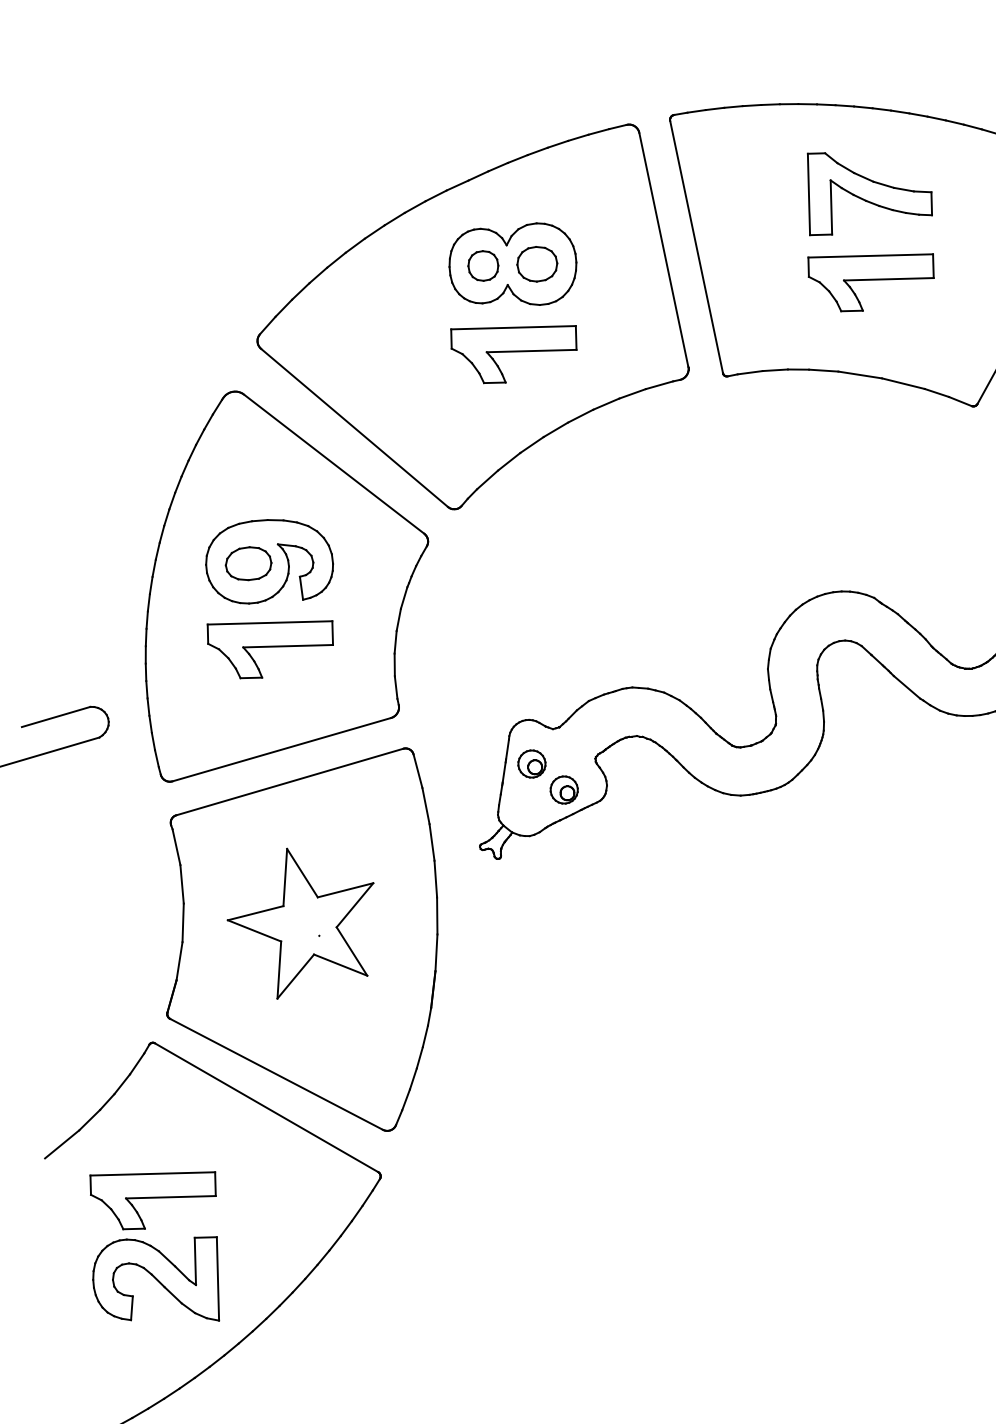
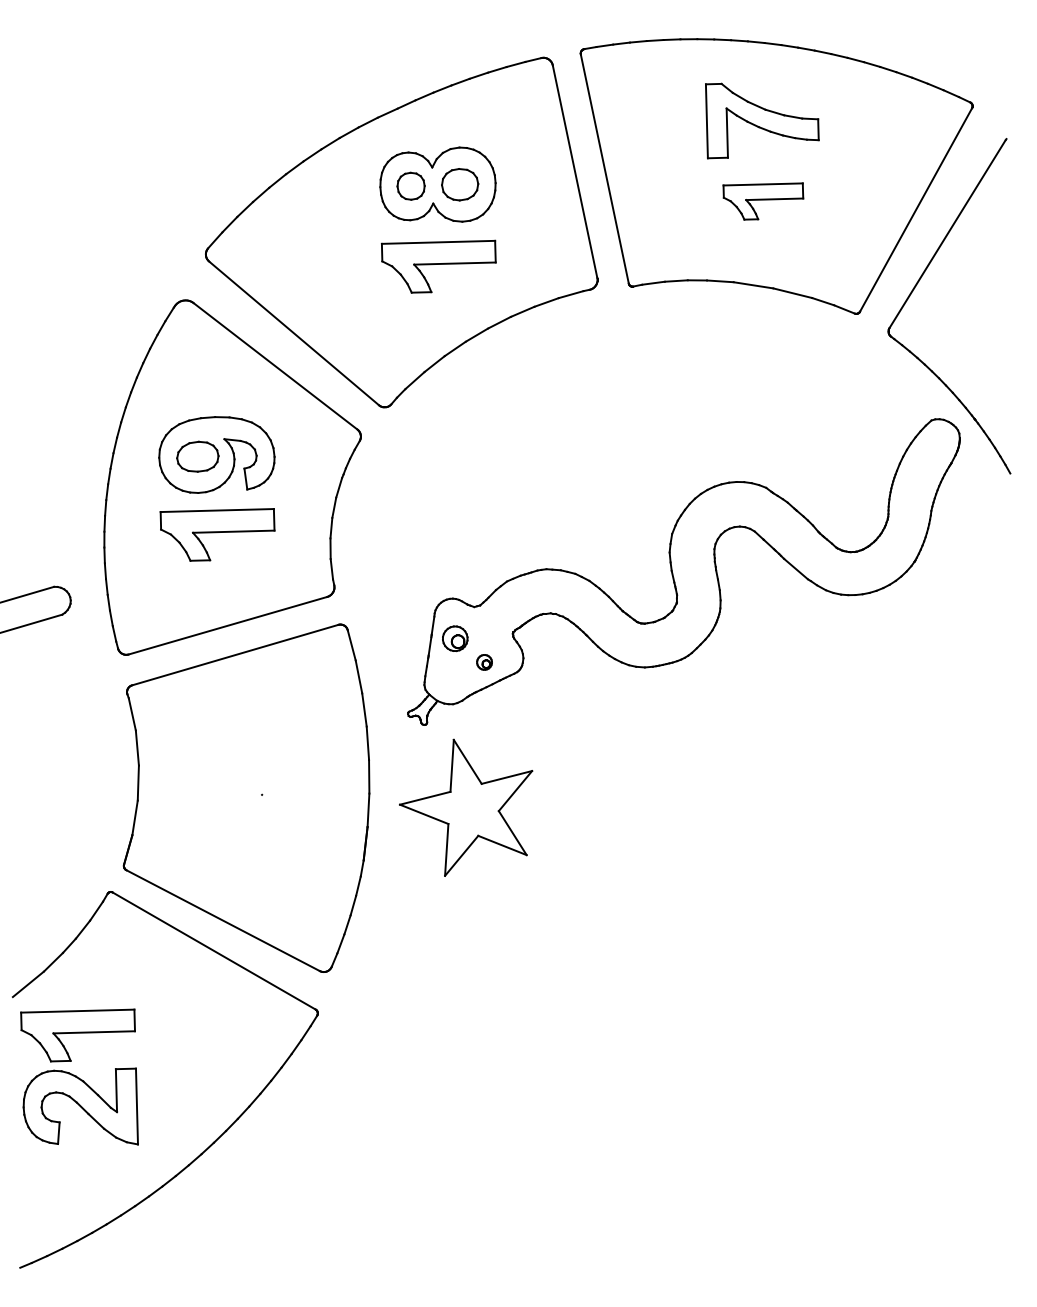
part: (871, 282) -> (763, 201), size x0.7
part: (564, 790) -> (484, 662), size x0.6
part: (301, 923) -> (466, 807), moved
part: (154, 1245) -> (79, 1076), moved

